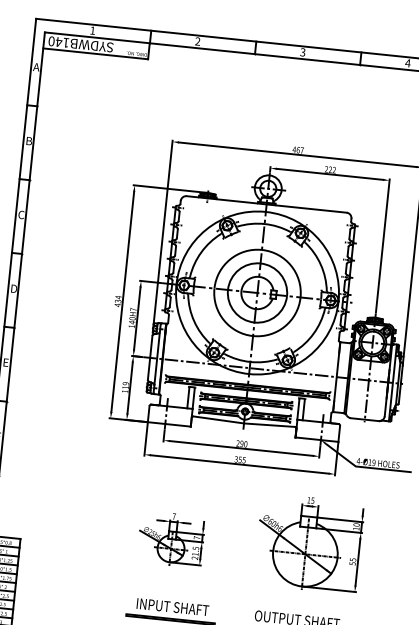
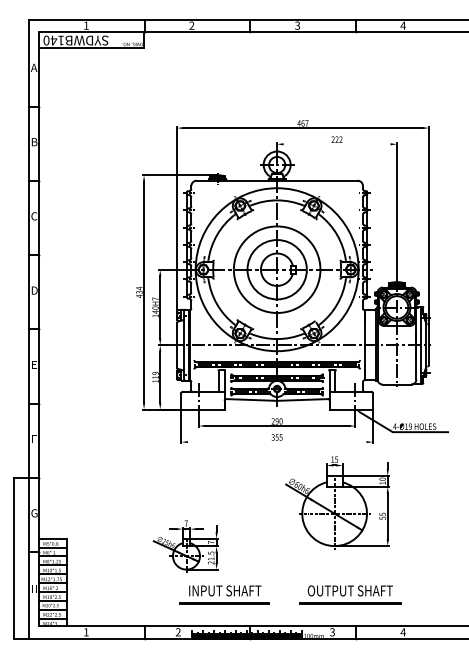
line: (329, 174) -> (336, 144), removed
line: (239, 464) -> (276, 442), removed
part: (171, 539) -> (185, 546), moved
part: (309, 543) -> (337, 502), moved

